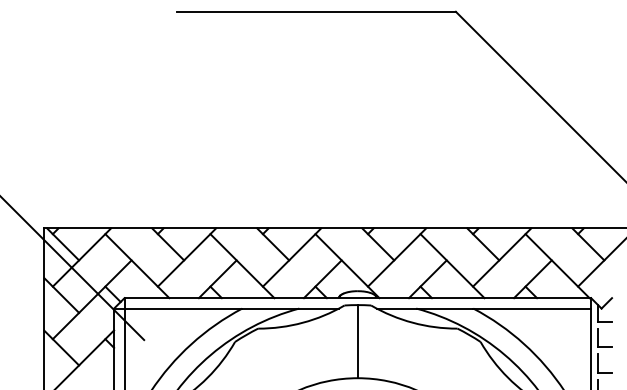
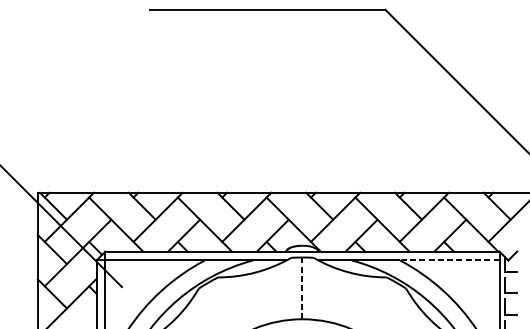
line: (532, 308) -> (450, 260), solid -> dashed
line: (357, 341) -> (302, 288), solid -> dashed

